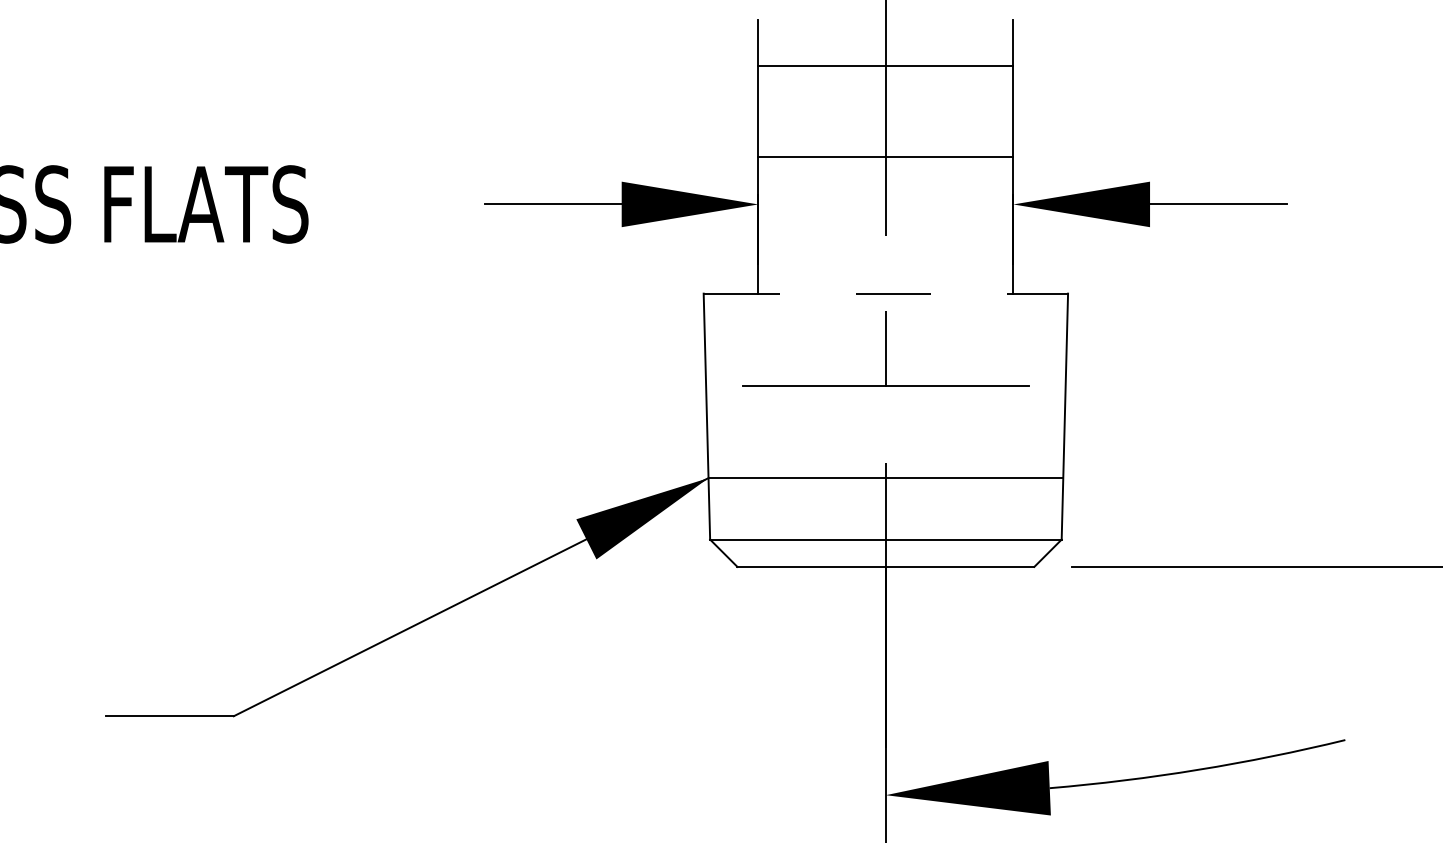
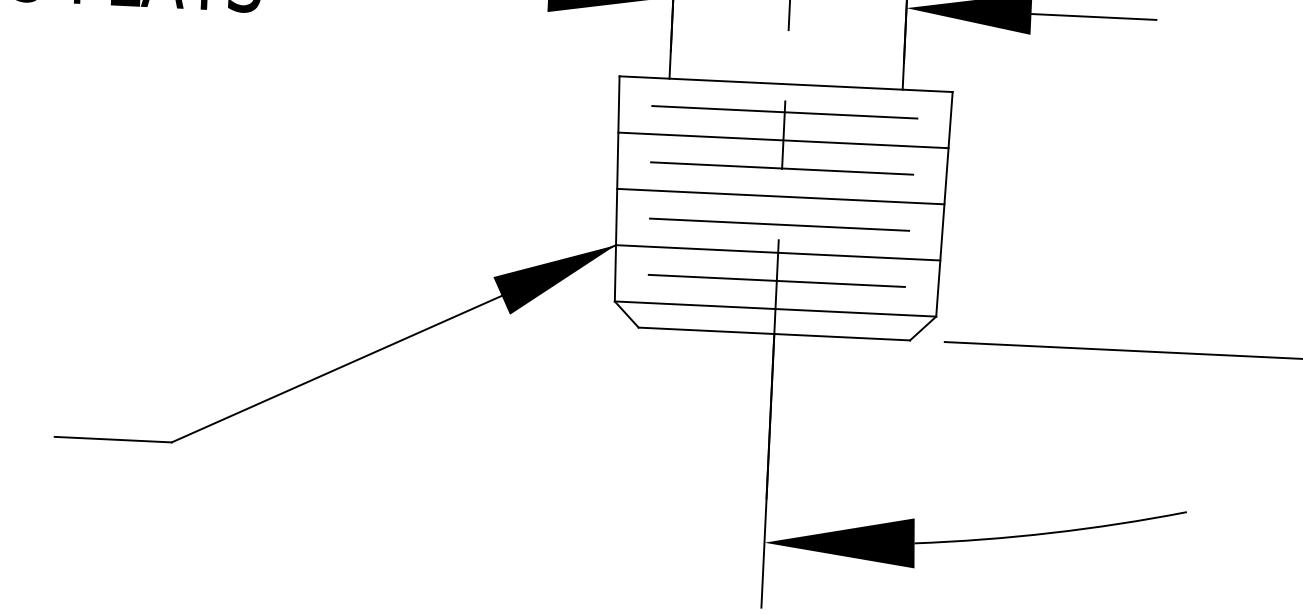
line: (886, 293) -> (786, 84), dashed -> solid
line: (885, 324) -> (784, 112), added
line: (885, 355) -> (783, 140), added
line: (885, 416) -> (780, 196), added
line: (885, 446) -> (779, 223), added
line: (885, 508) -> (776, 280), added

